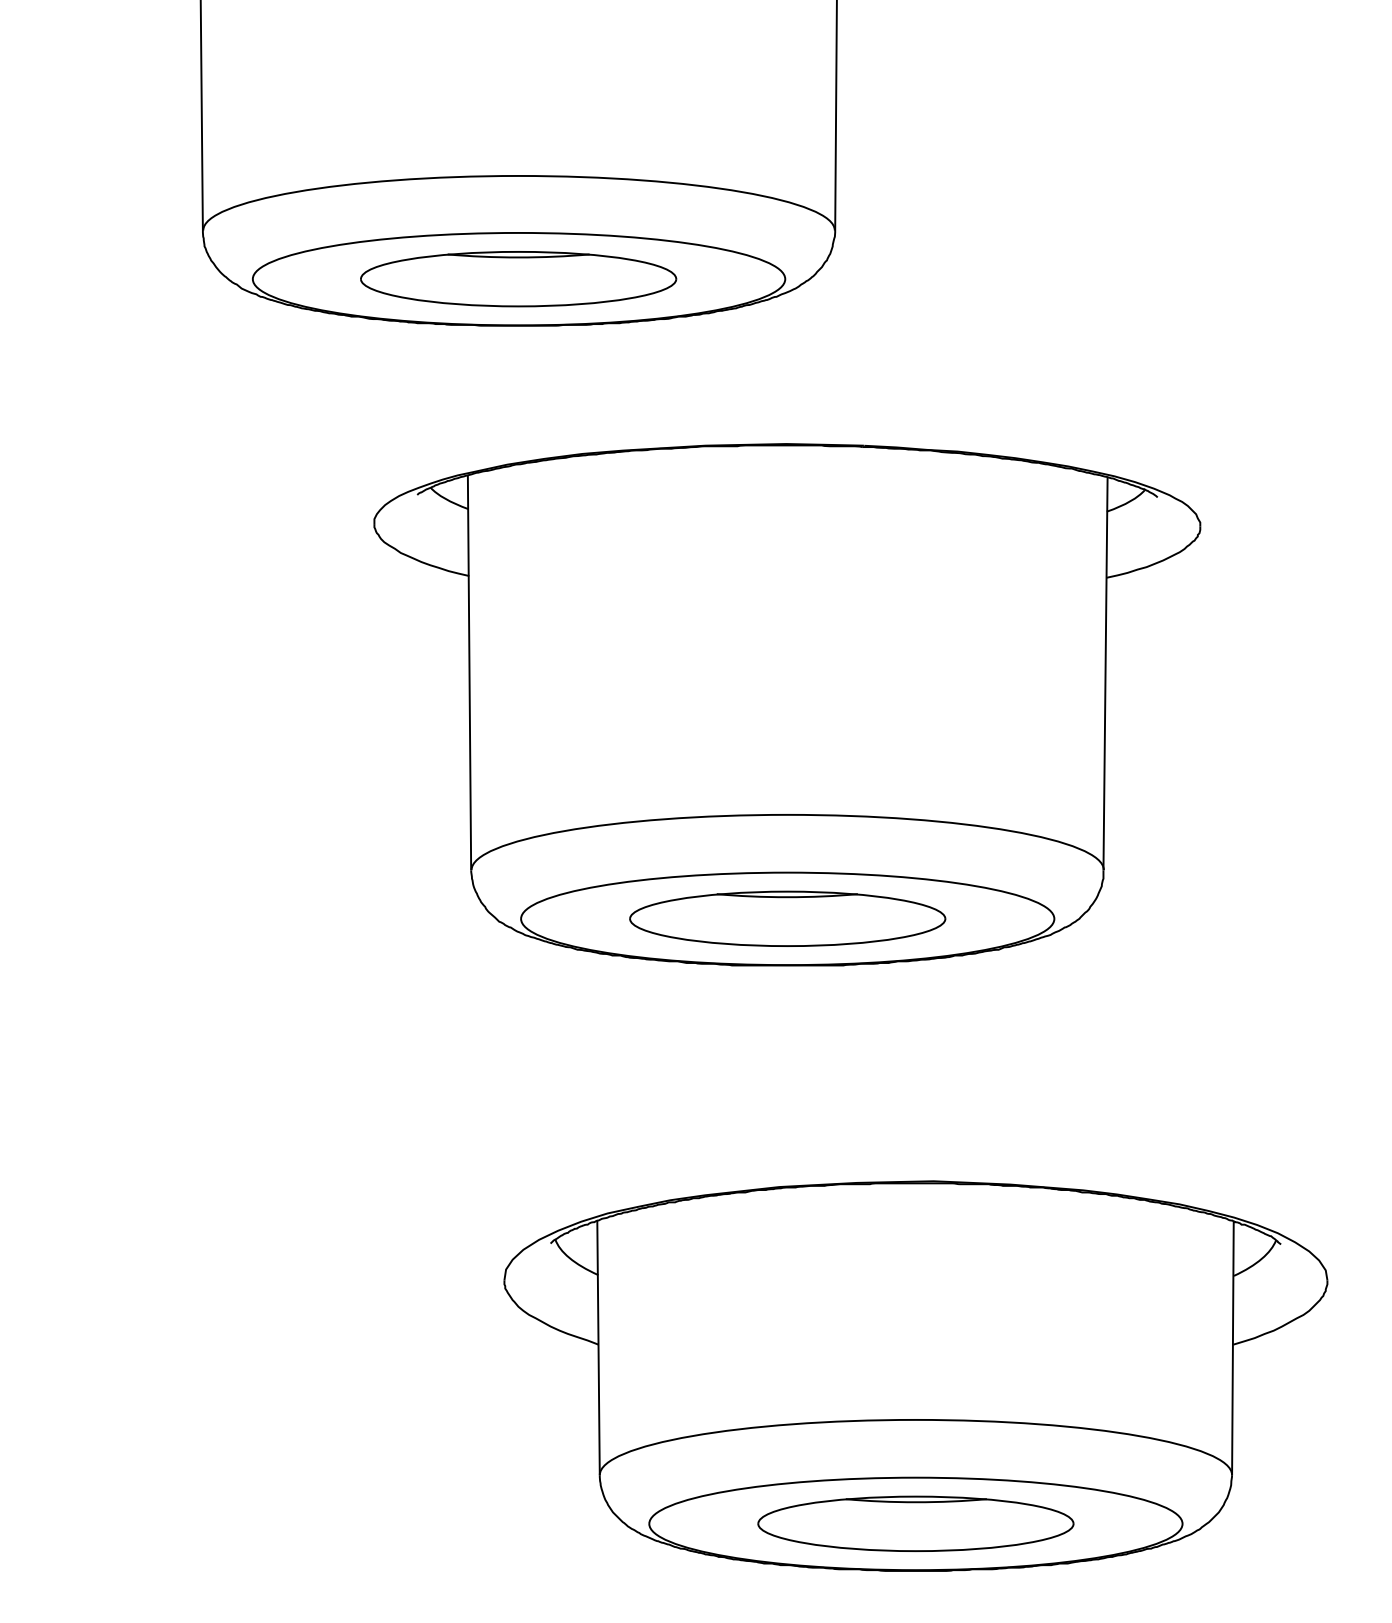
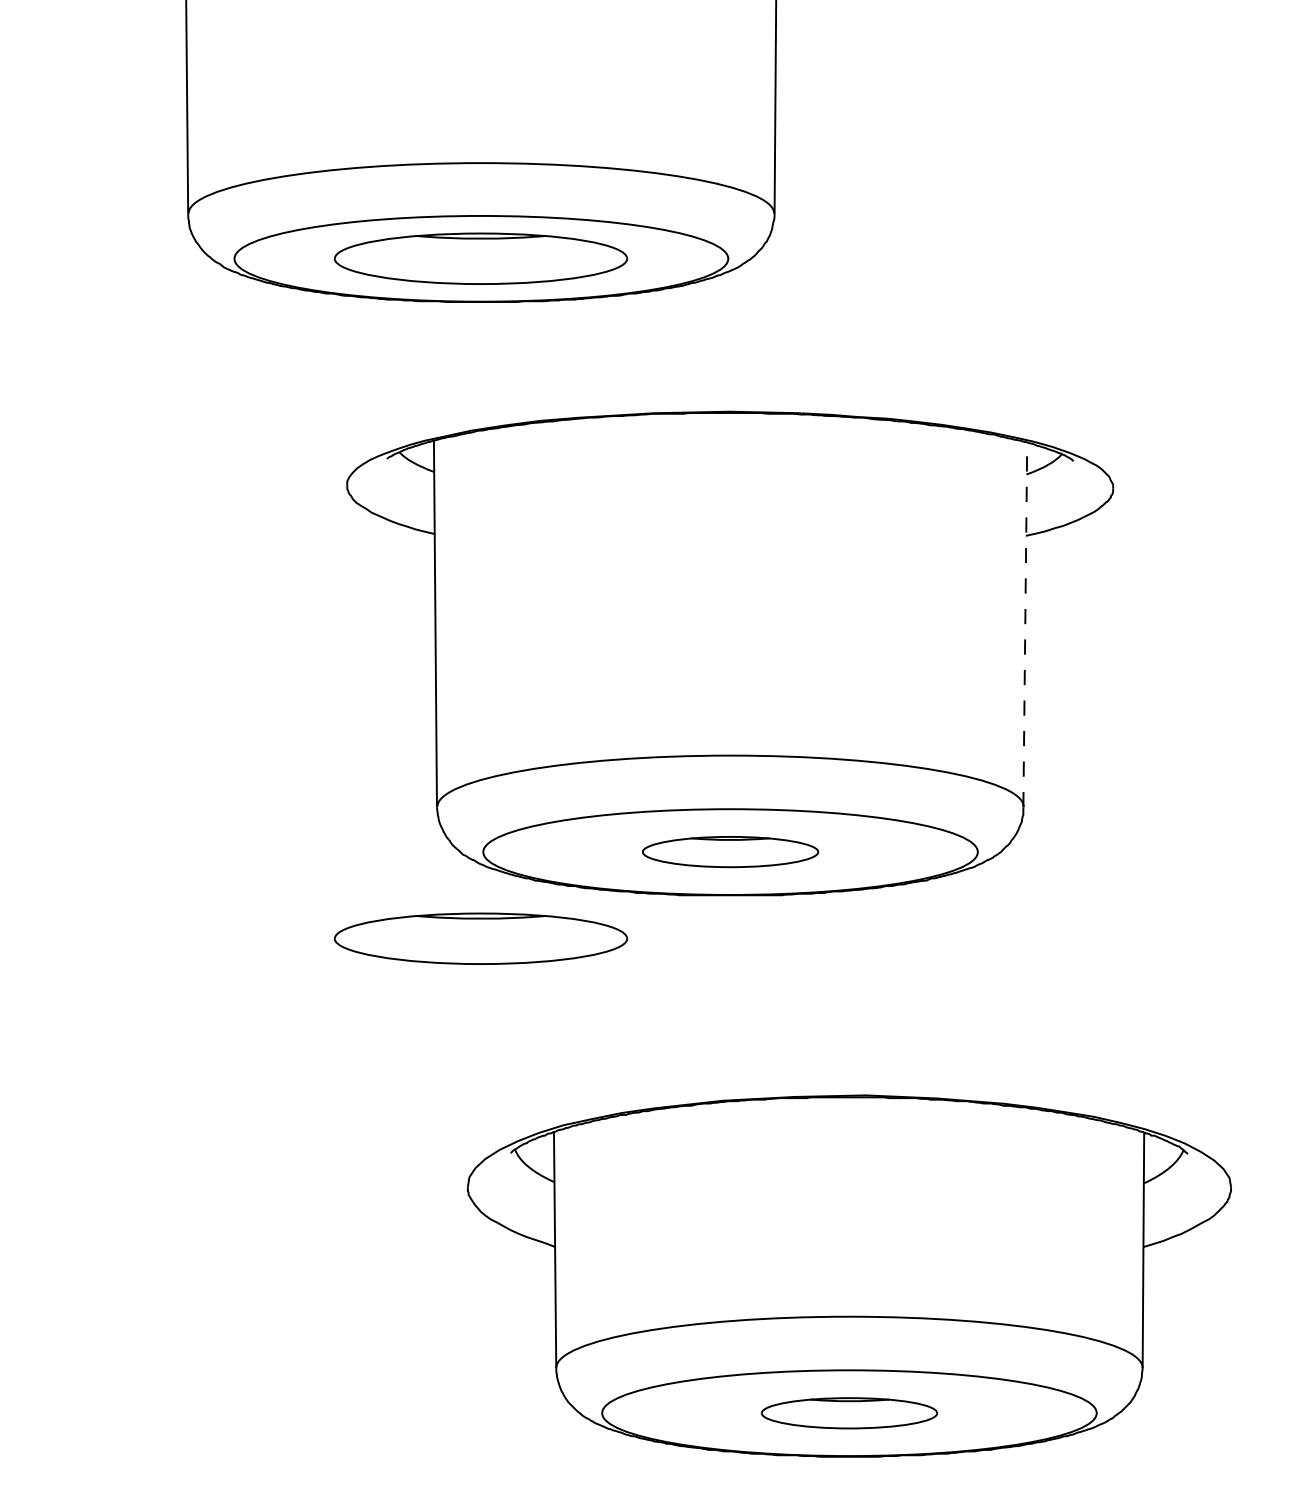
line: (1105, 673) -> (1025, 624), solid -> dashed
part: (787, 918) -> (730, 851), size x0.6
part: (519, 1012) -> (481, 938), added
part: (915, 1524) -> (849, 1413), size x0.6

